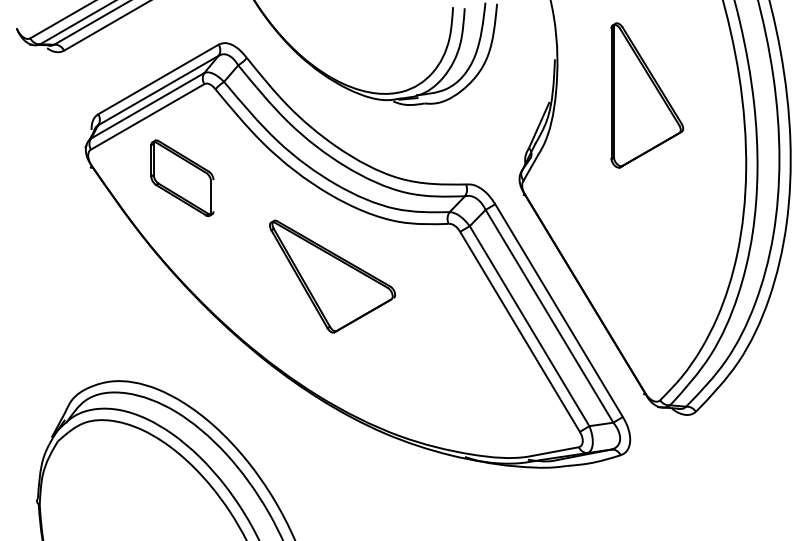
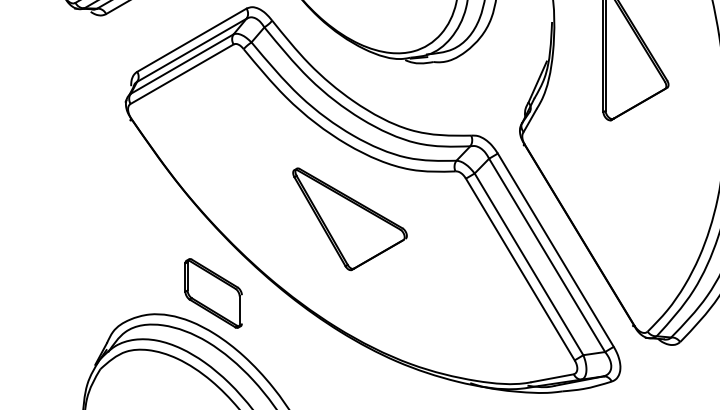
part: (182, 178) -> (213, 293), moved

